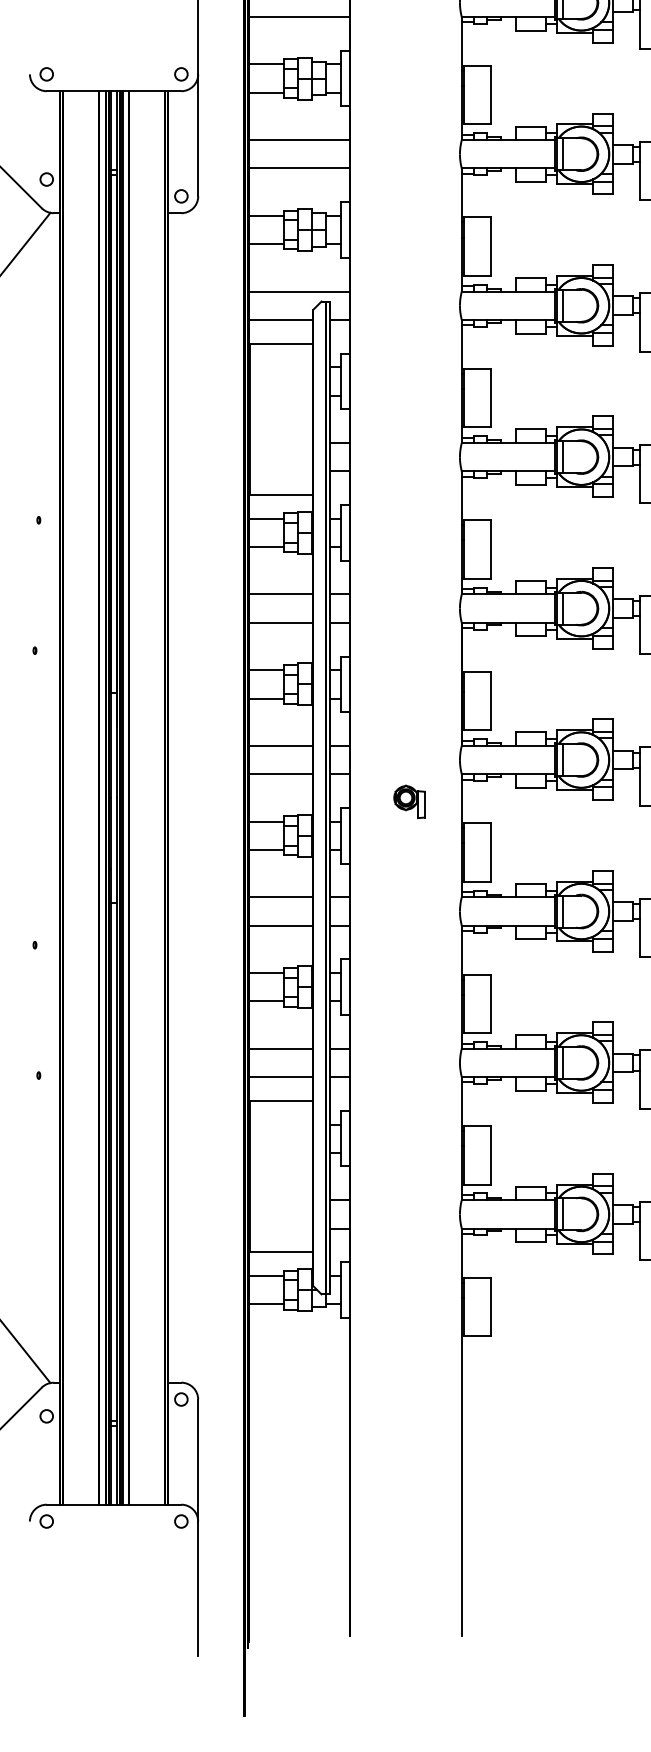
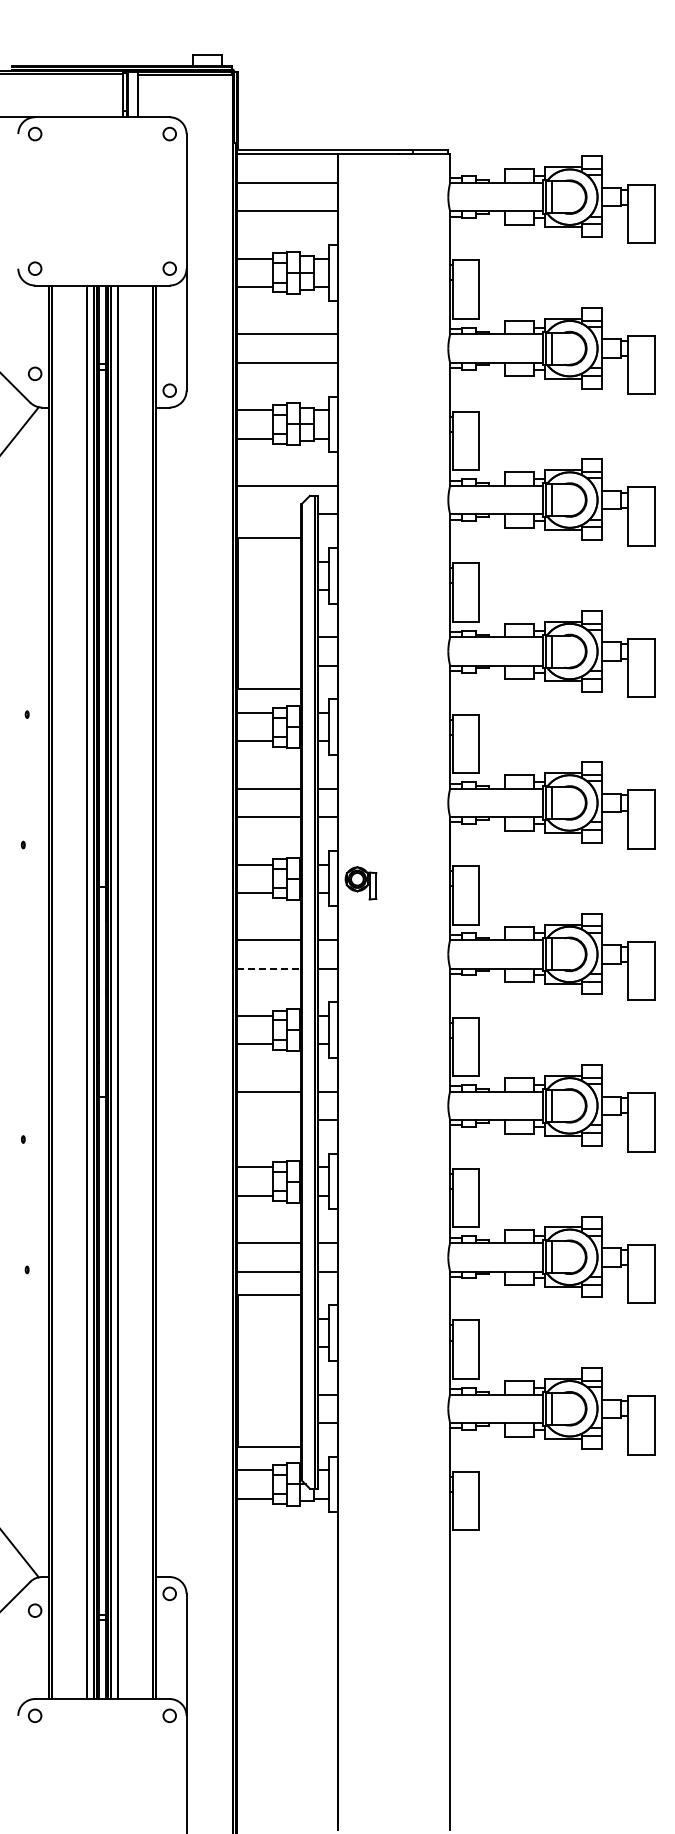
line: (280, 320) -> (268, 514), removed
line: (281, 774) -> (269, 968), solid -> dashed
part: (409, 802) -> (360, 883), moved
line: (280, 926) -> (268, 1120), removed

